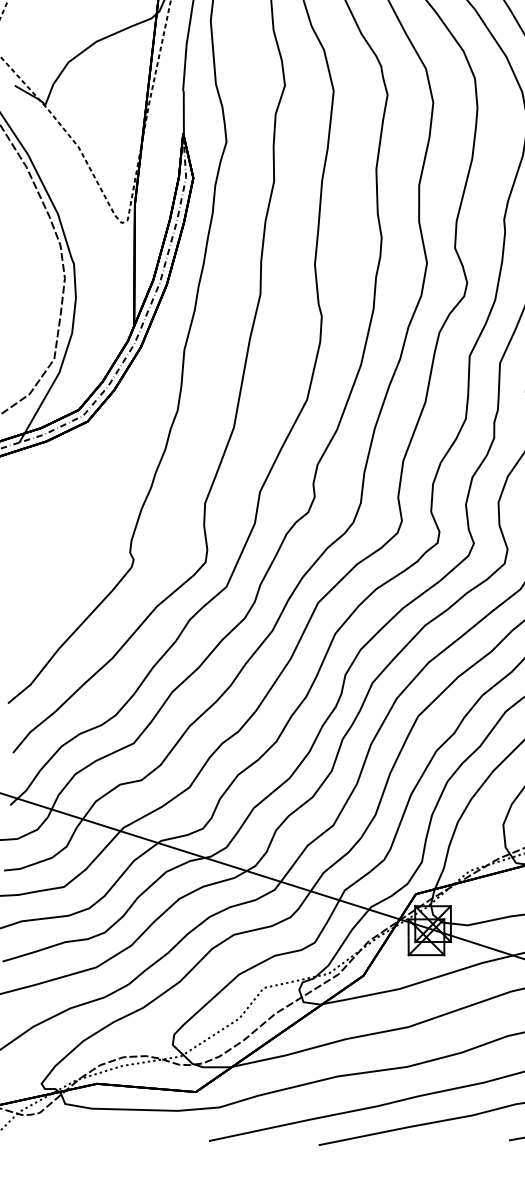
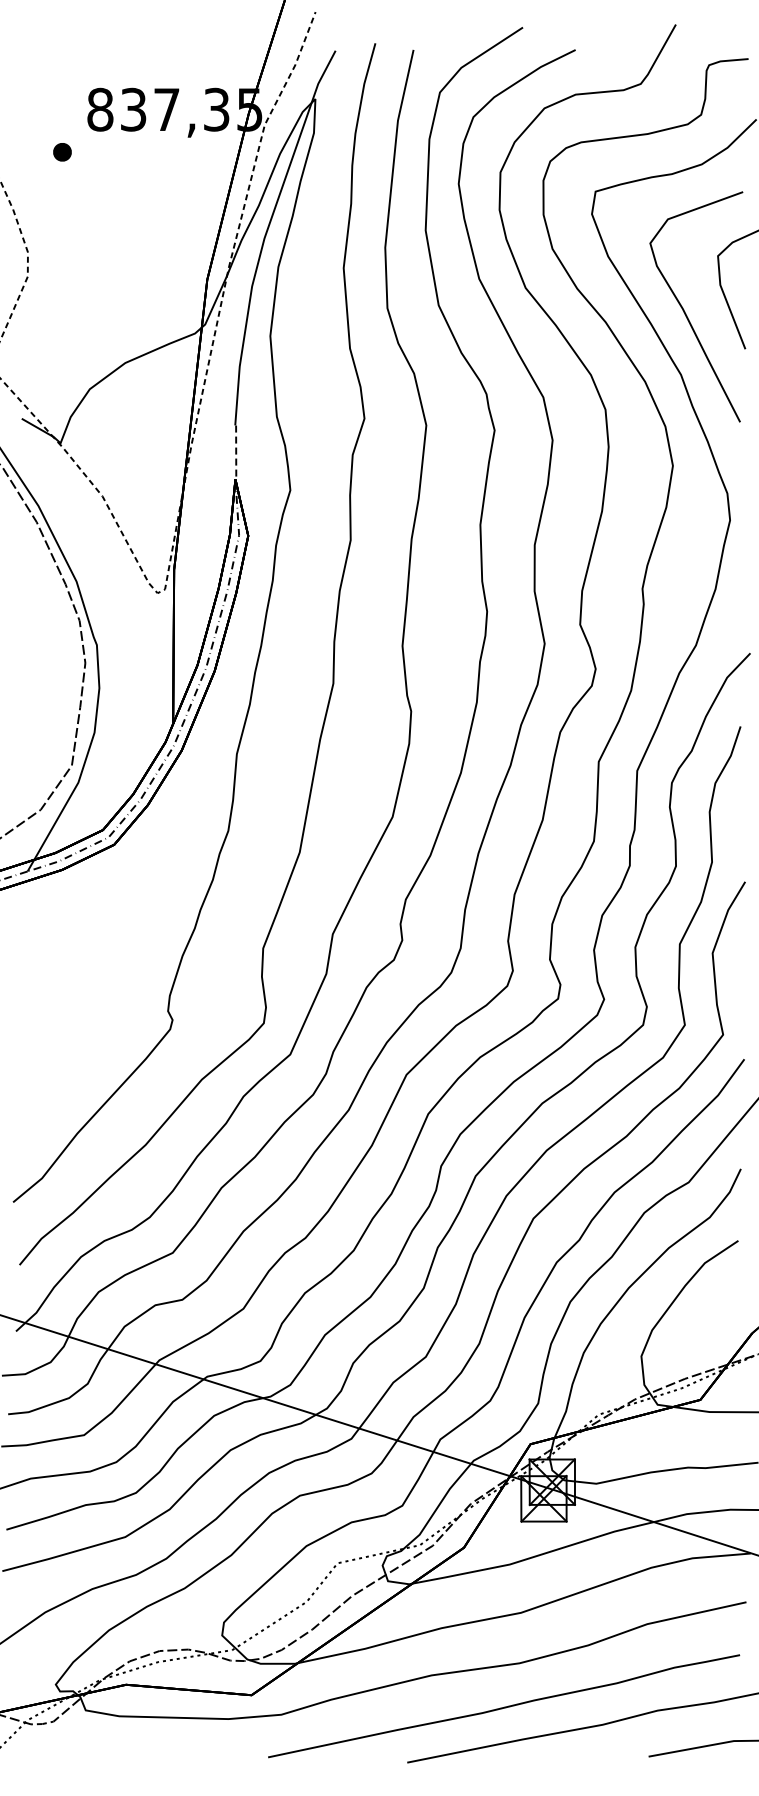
line: (184, 112) -> (236, 452), solid -> dashed

